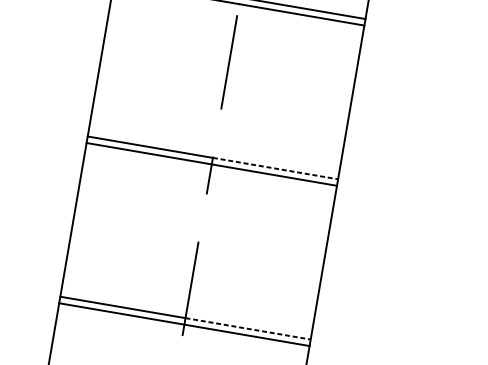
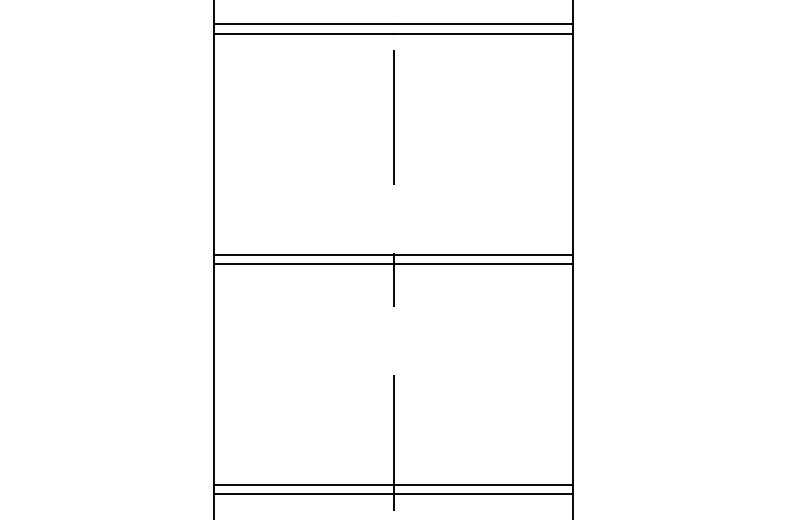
line: (275, 168) -> (483, 254), dashed -> solid
line: (248, 329) -> (483, 485), dashed -> solid

